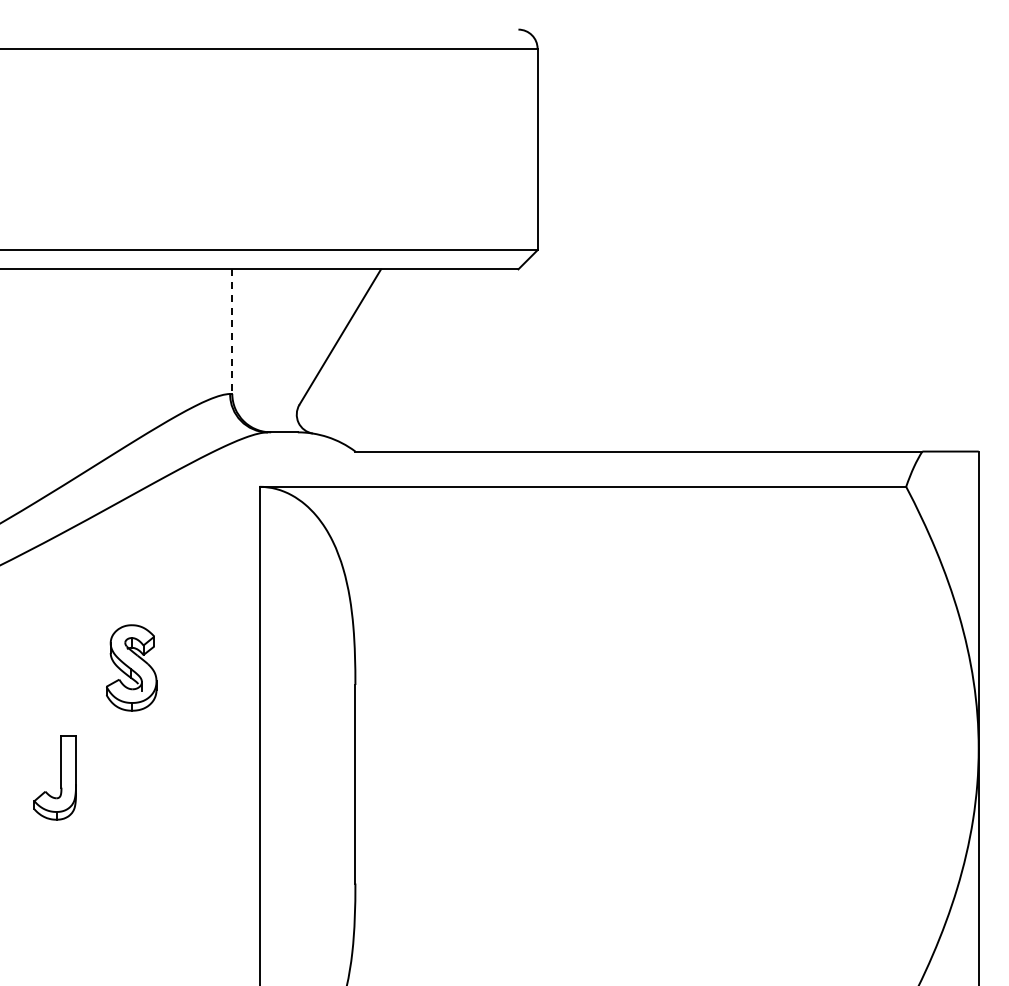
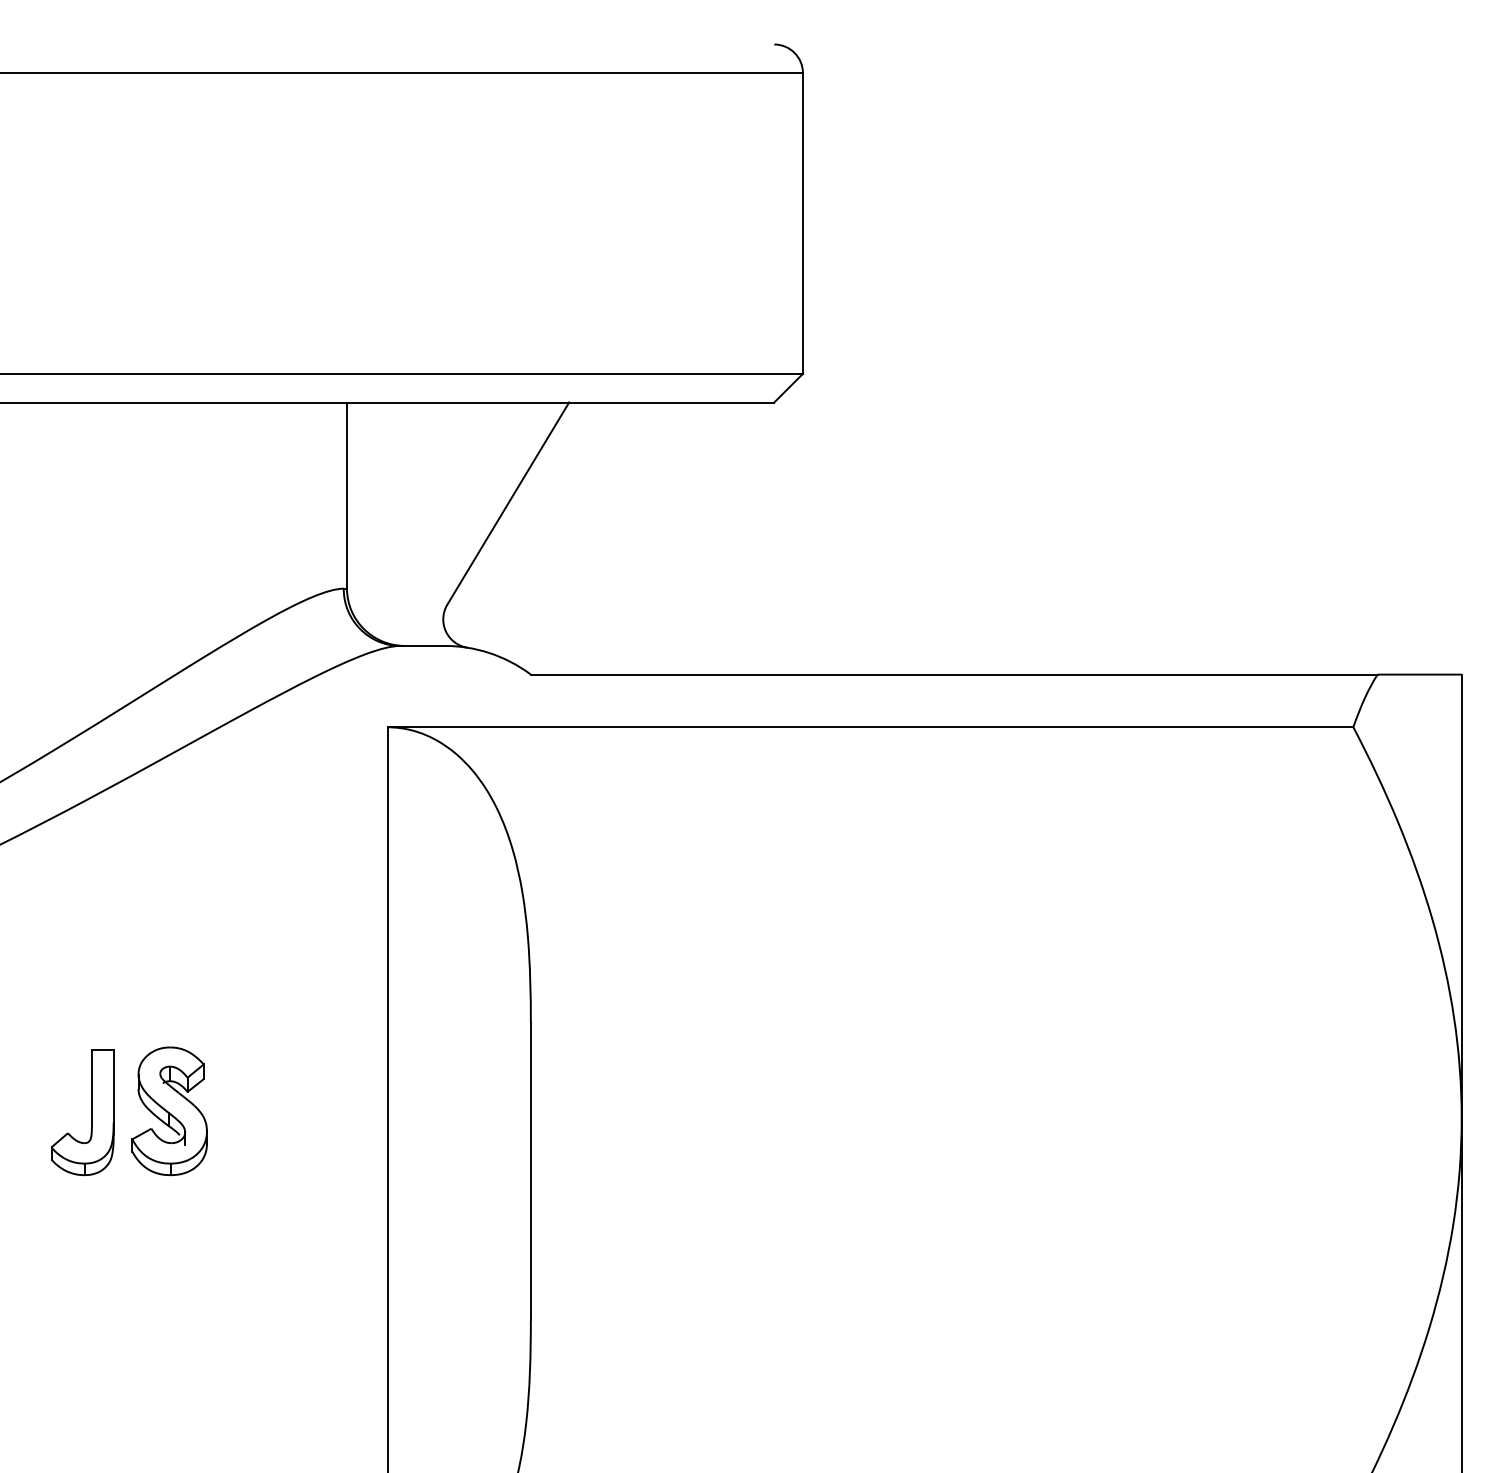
line: (232, 332) -> (347, 496), dashed -> solid
part: (131, 667) -> (169, 1110), moved
part: (54, 777) -> (81, 1112), moved

